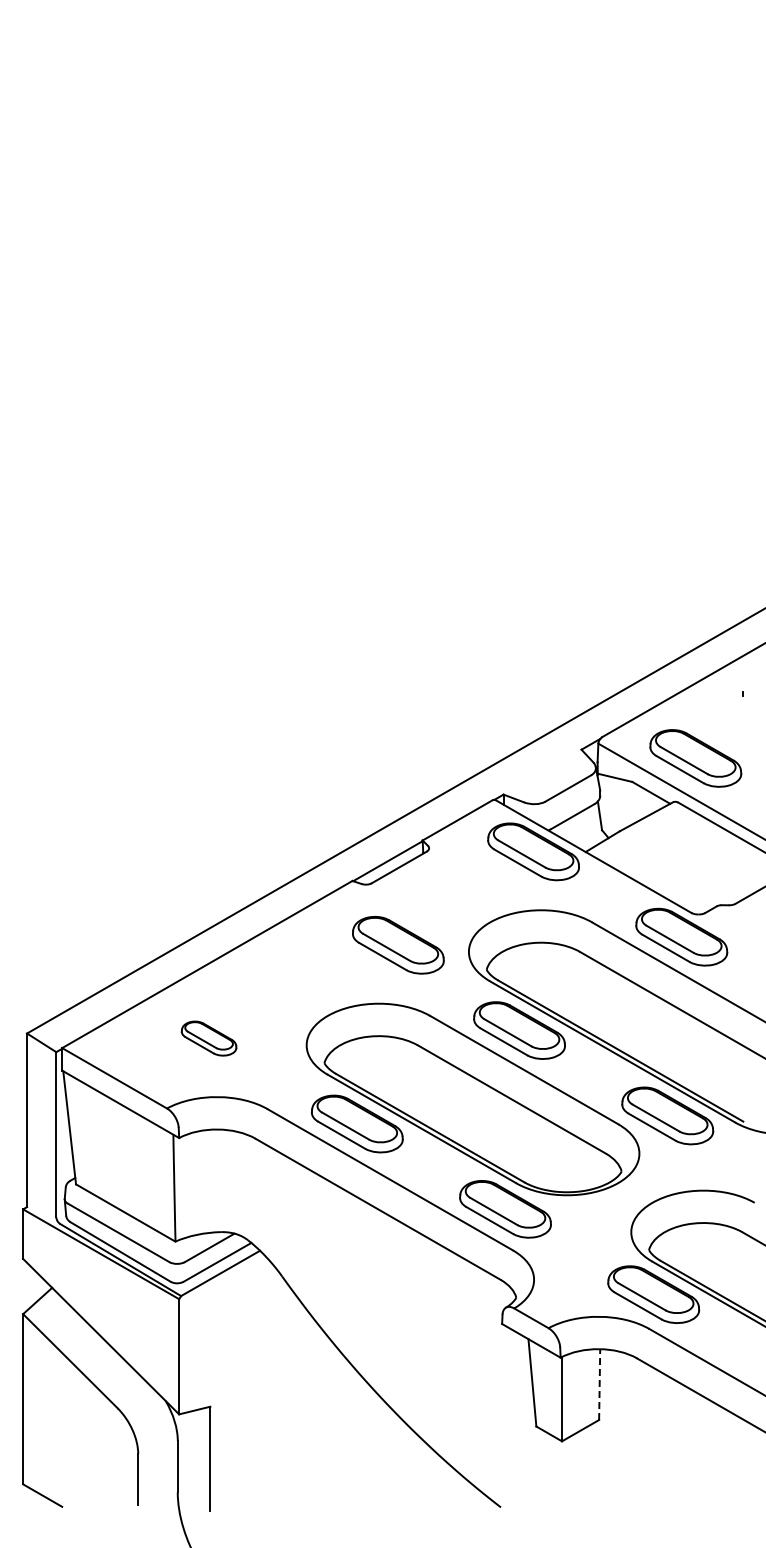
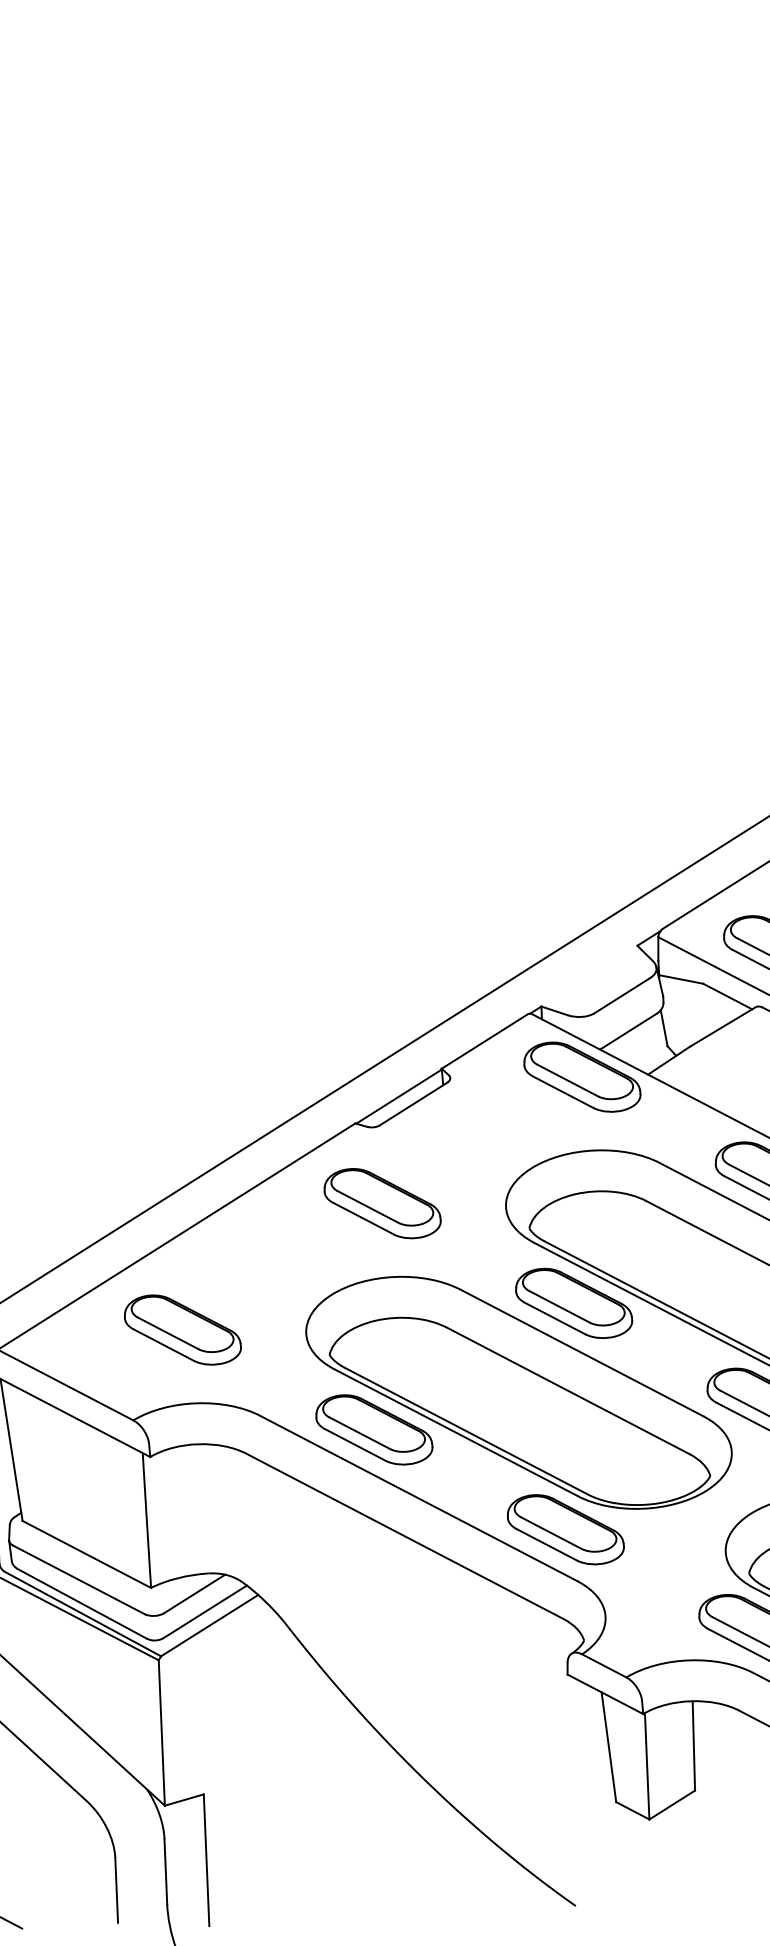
part: (398, 945) -> (382, 1203), moved
part: (208, 1038) -> (181, 1329), size x1.67
line: (599, 1384) -> (693, 1745), dashed -> solid

